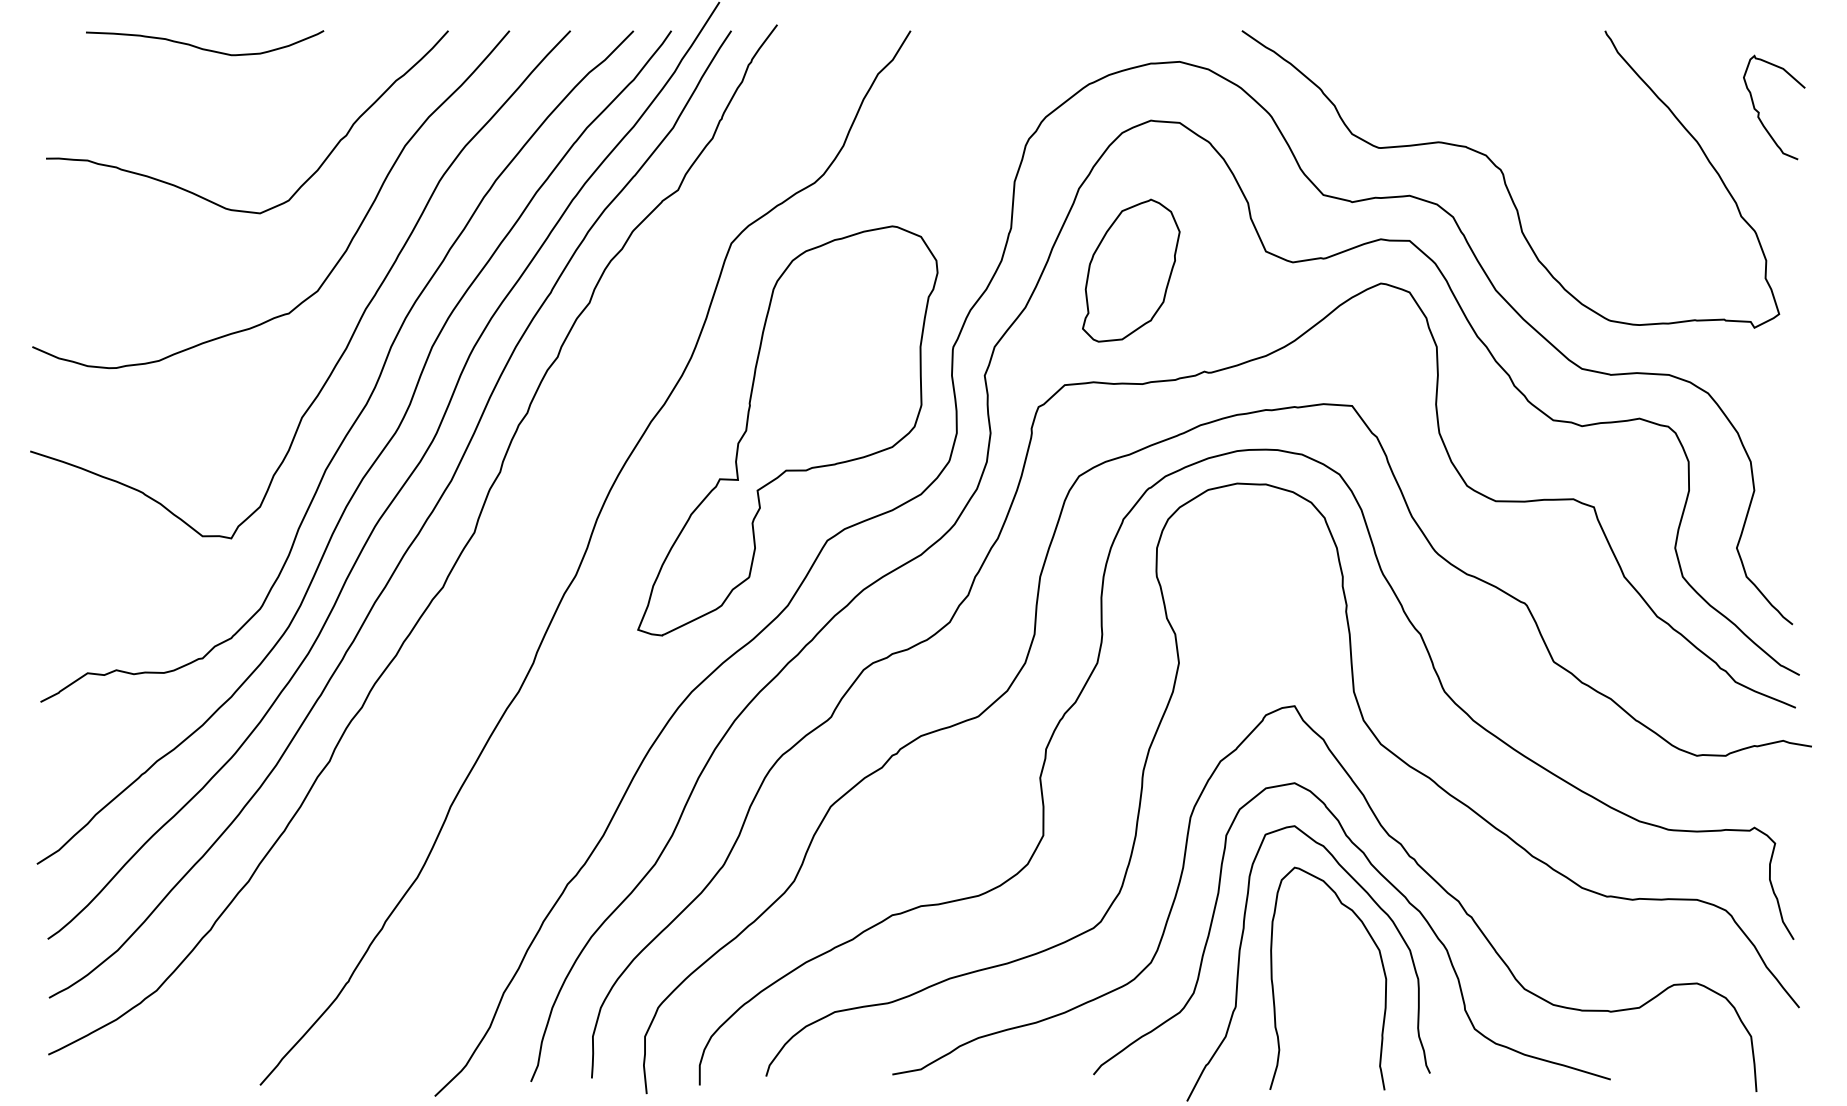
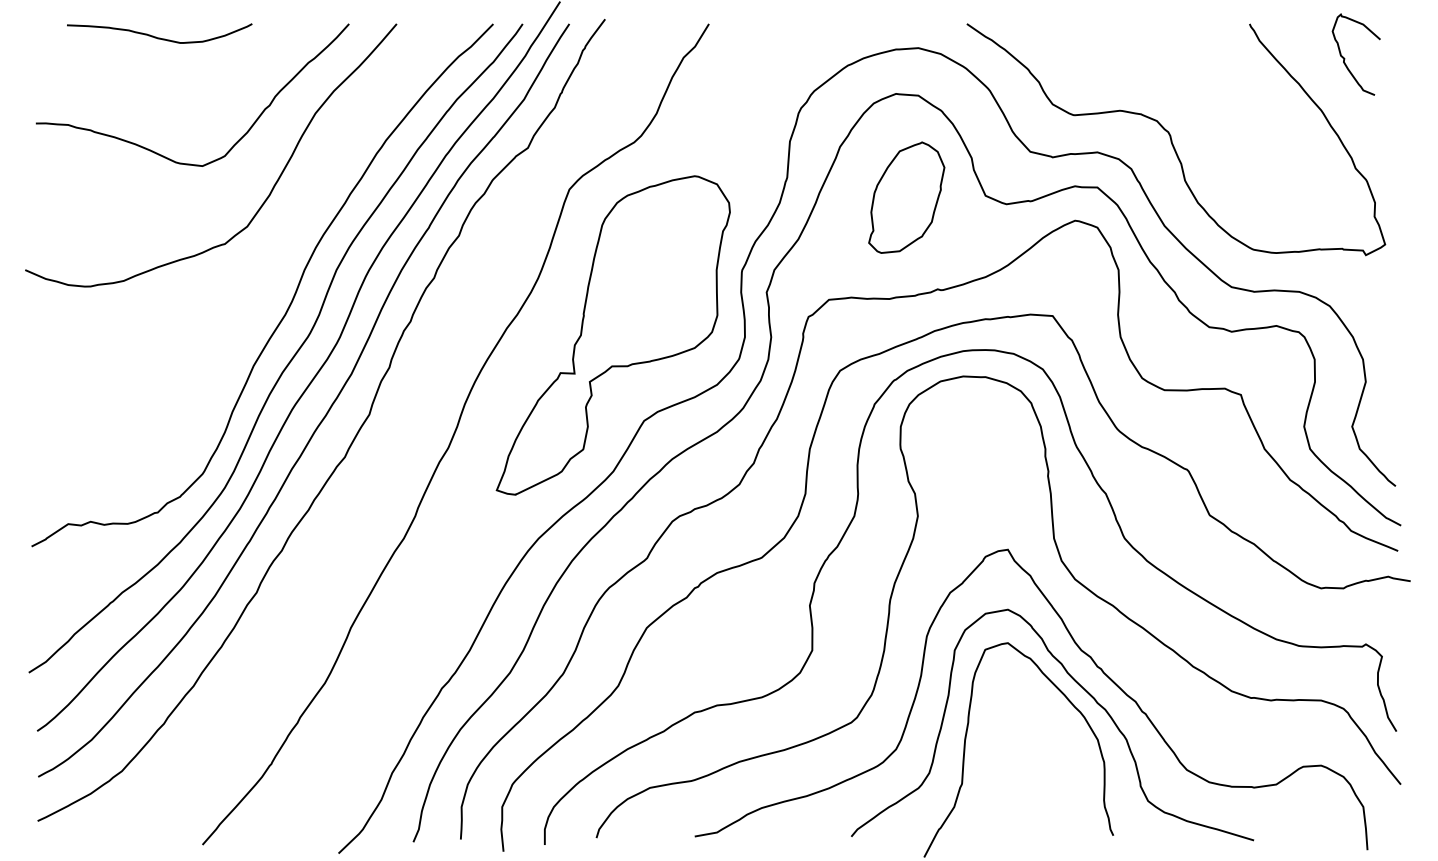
curve: (1760, 112) -> (1345, 58), moved
part: (1130, 270) -> (906, 197), moved
curve: (361, 314) -> (281, 244), removed
curve: (1381, 965) -> (1075, 751), removed

